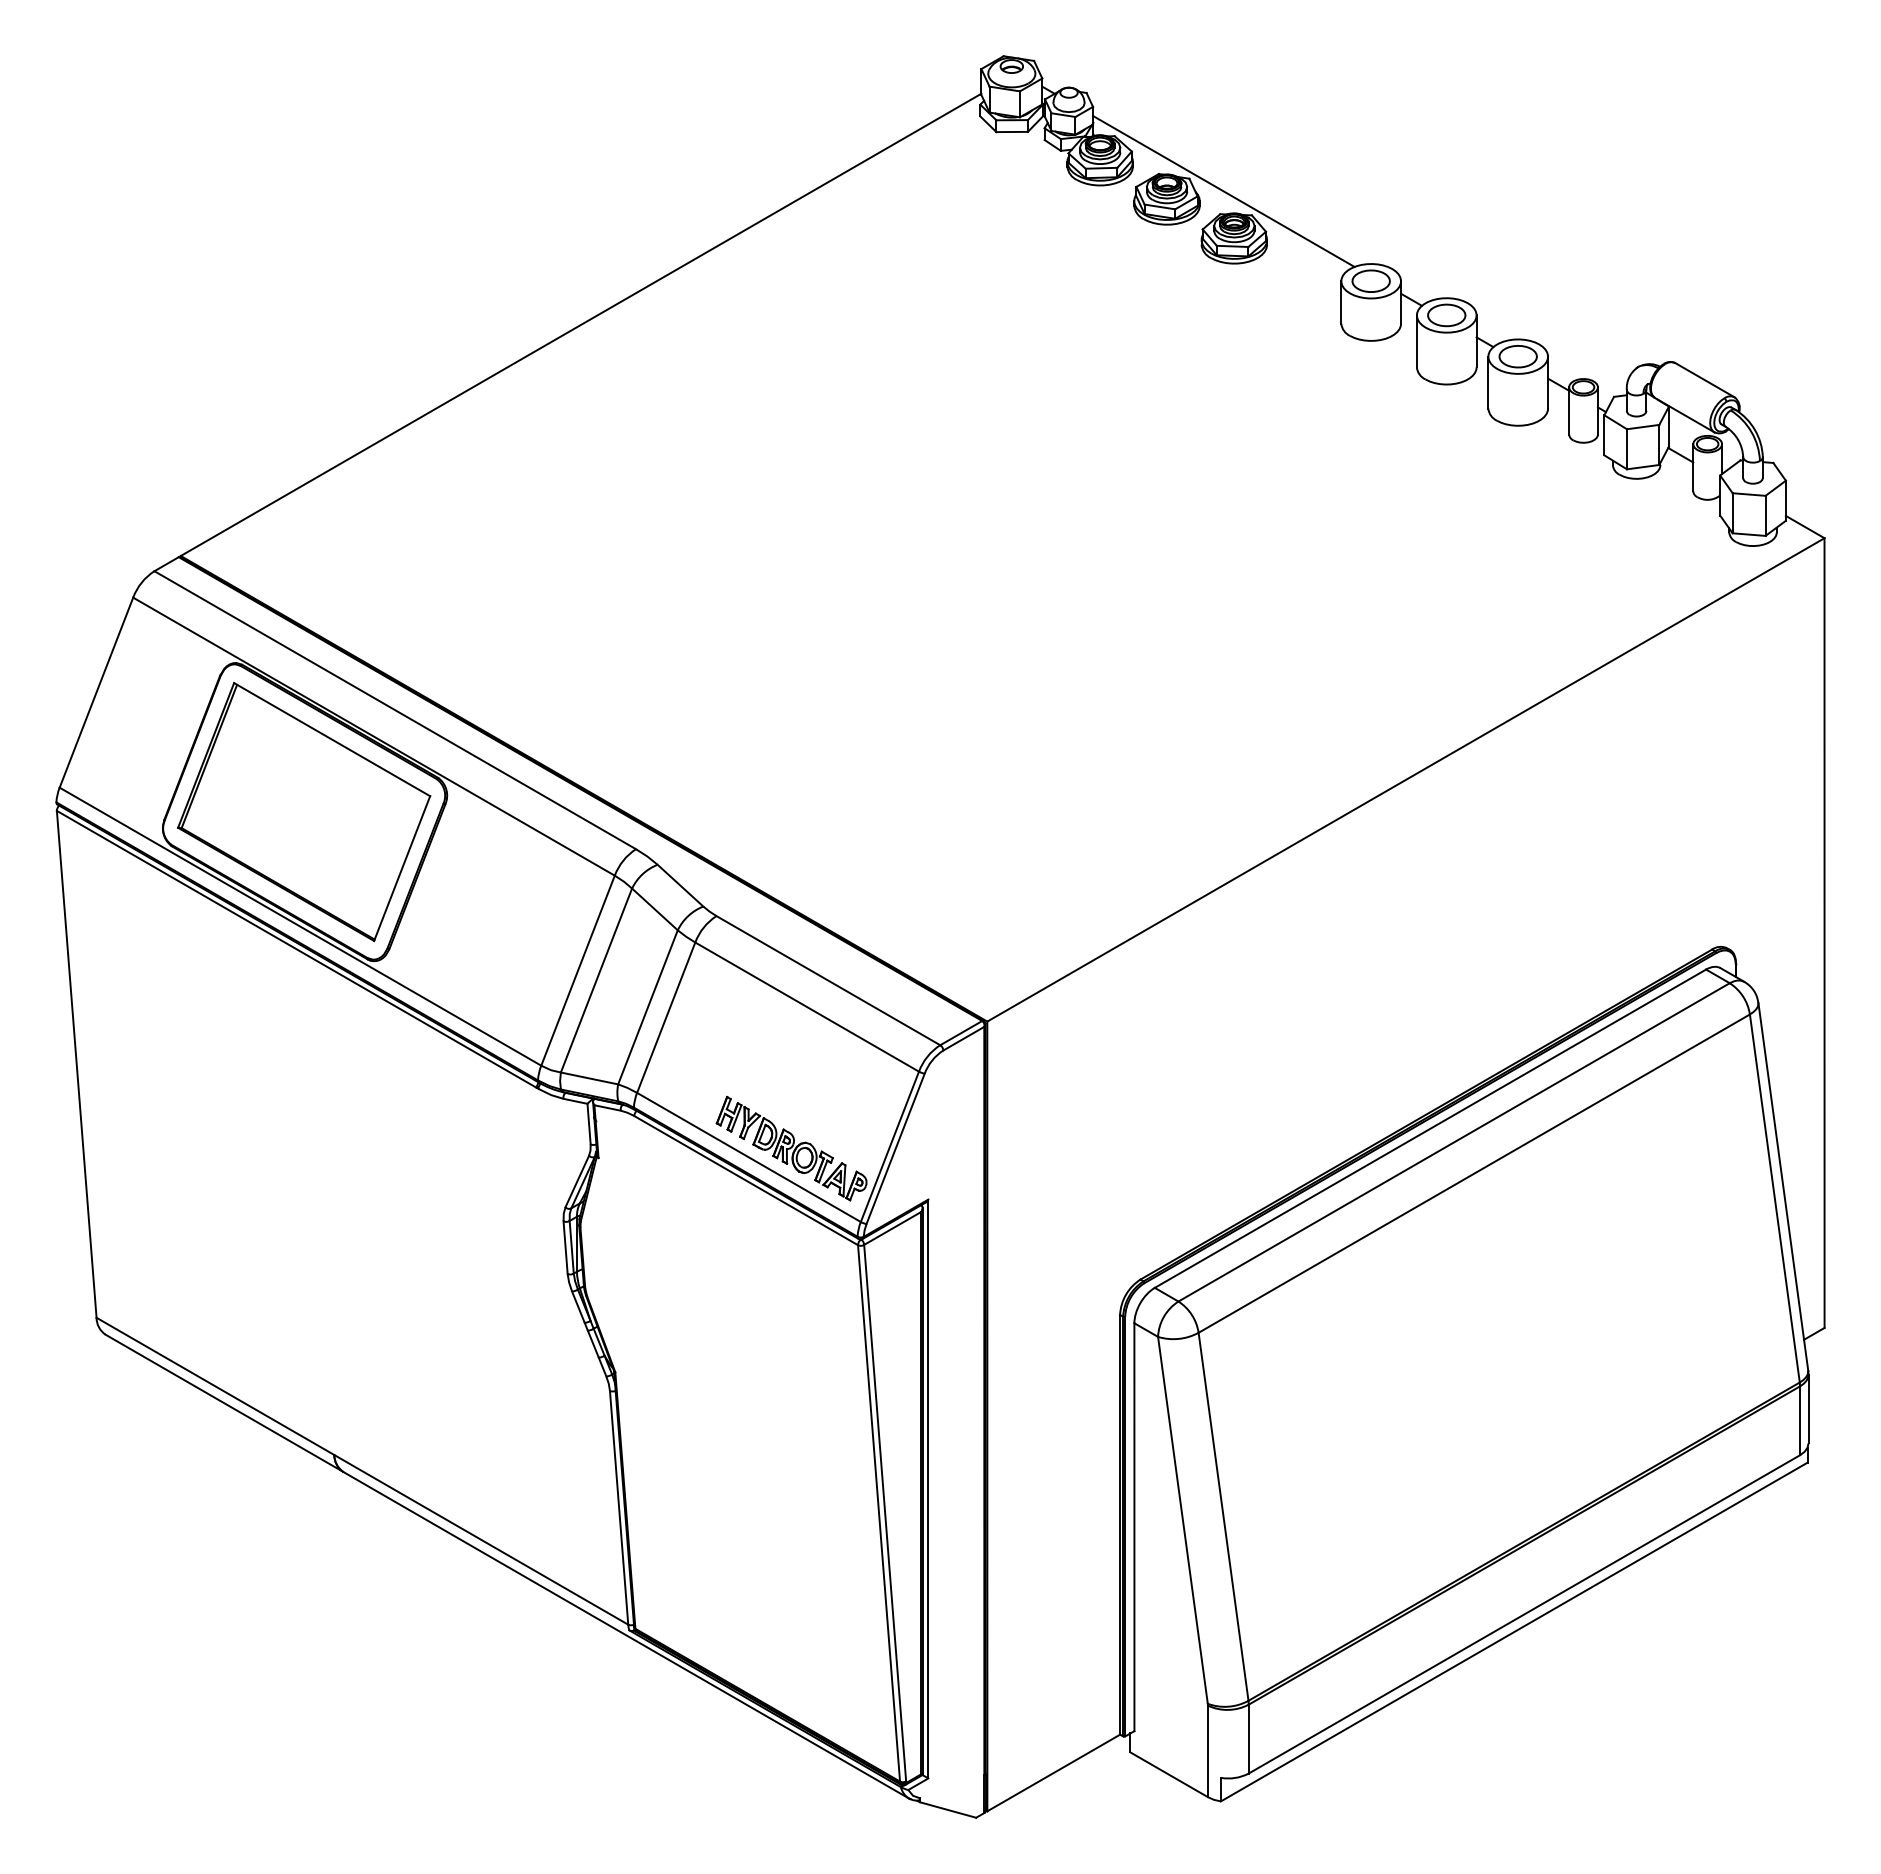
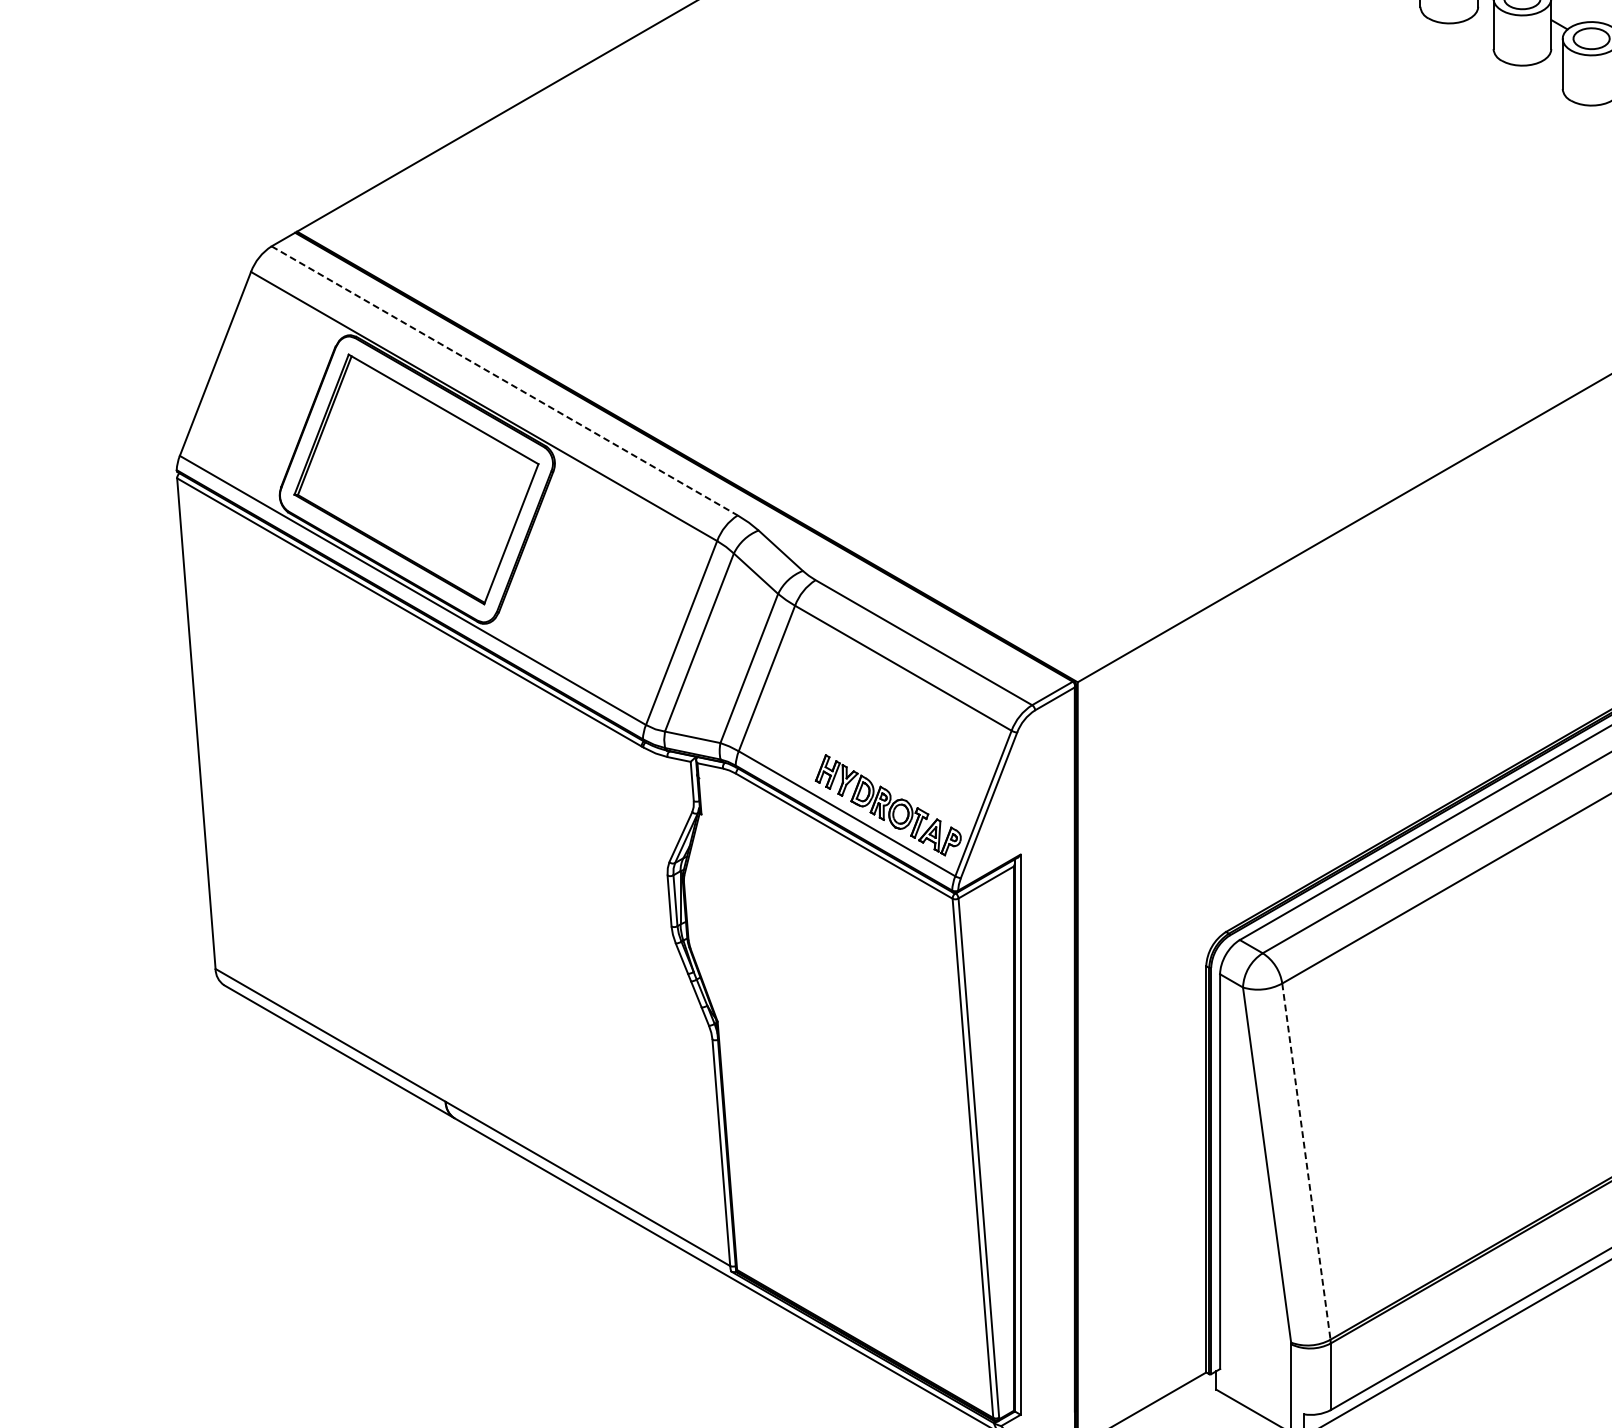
line: (395, 710) -> (504, 381), solid -> dashed
line: (1223, 1516) -> (1306, 1161), solid -> dashed

